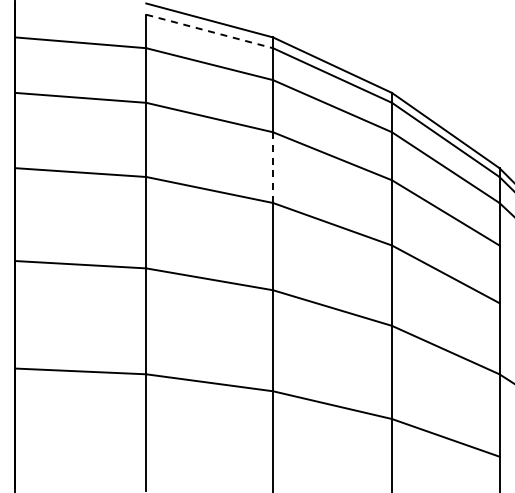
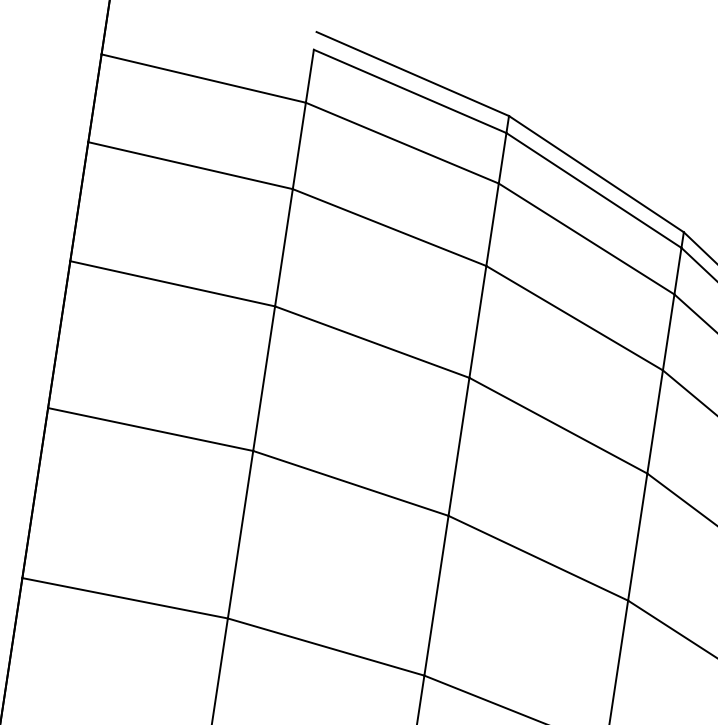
line: (209, 31) -> (409, 91), dashed -> solid
line: (273, 167) -> (478, 321), dashed -> solid

